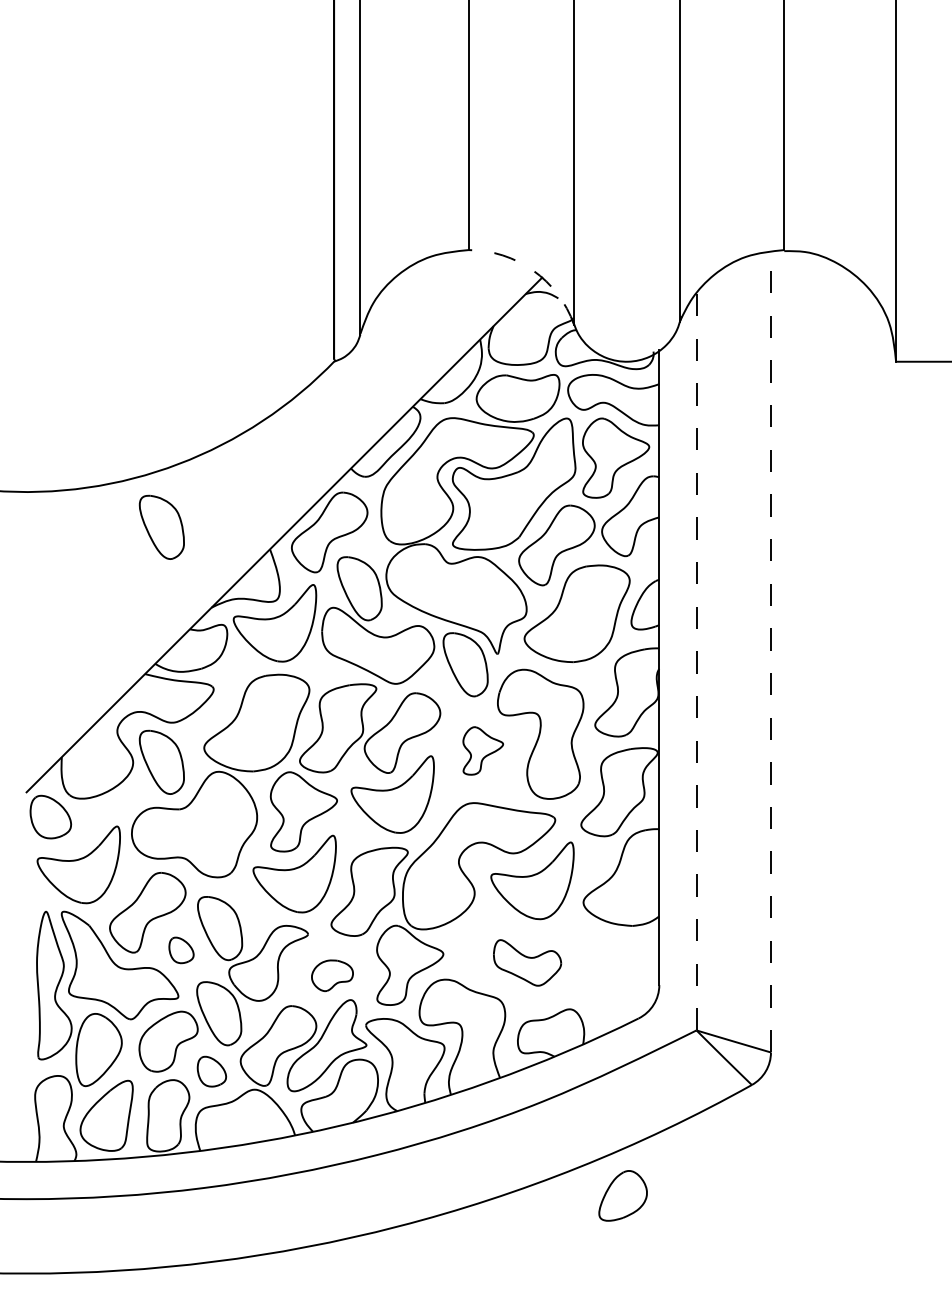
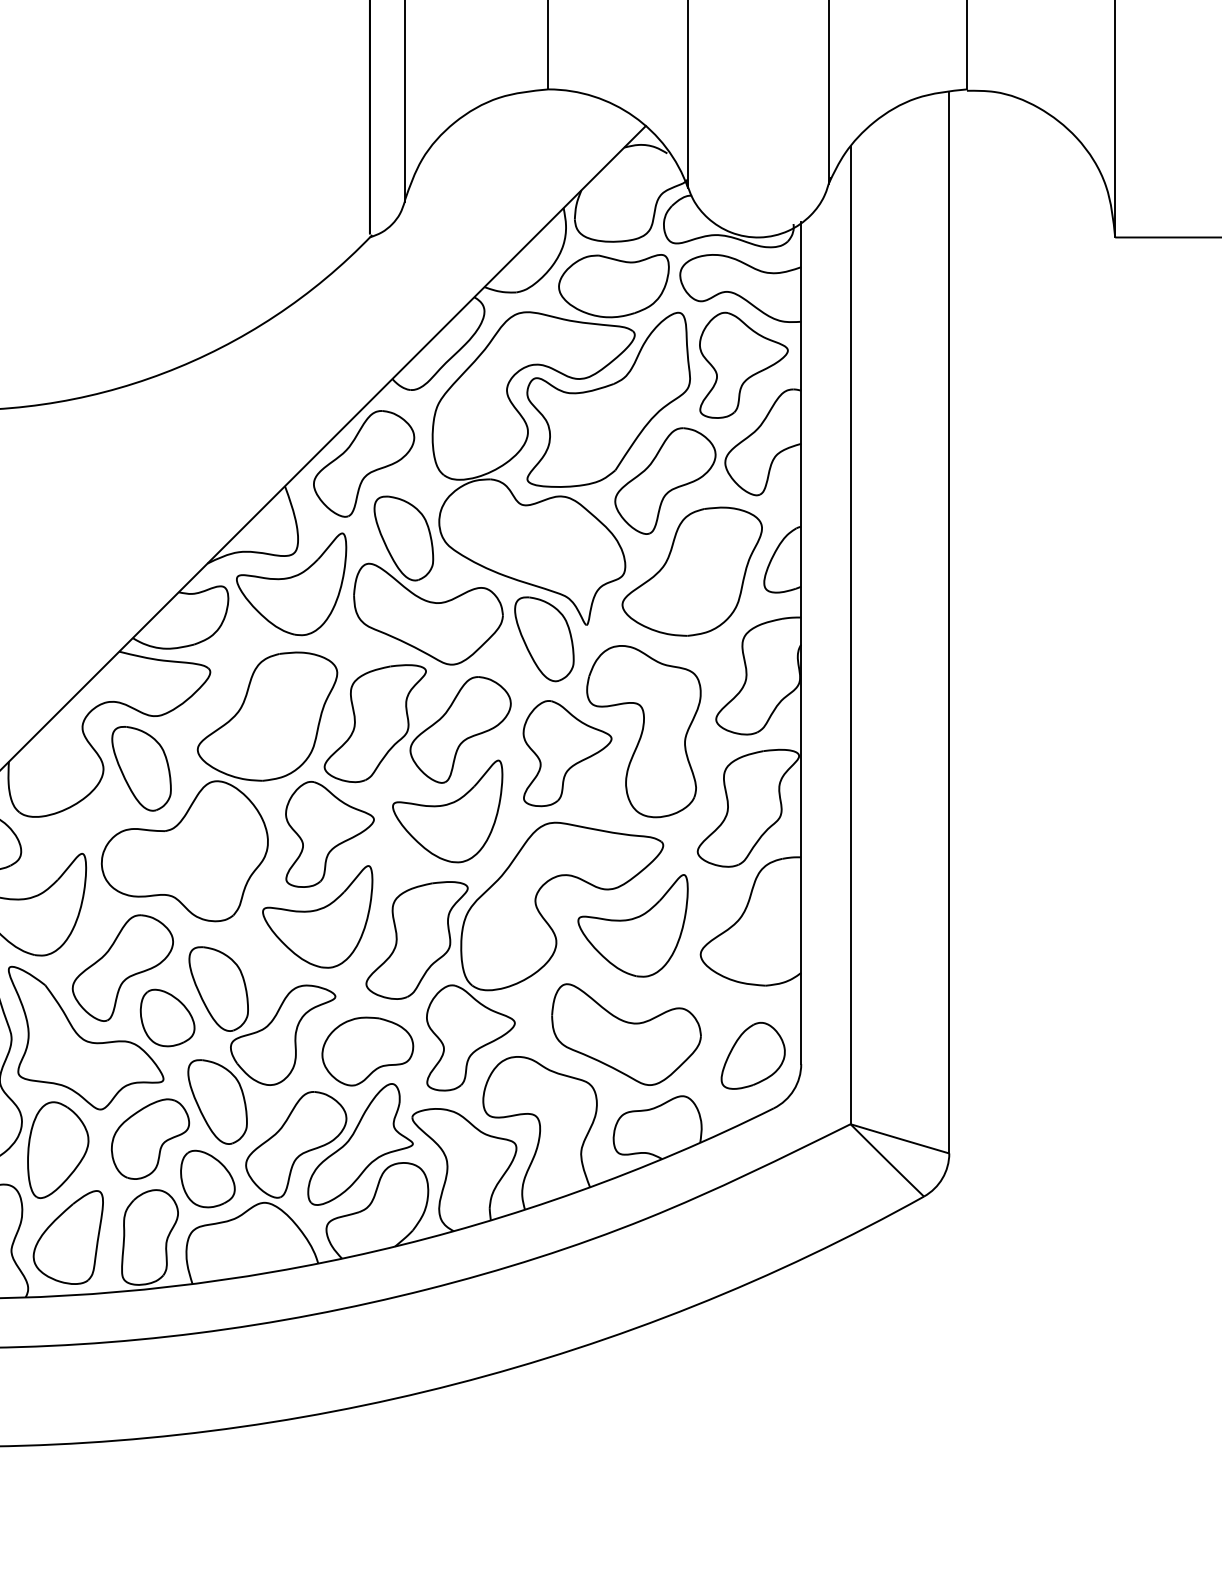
arc: (533, 270) -> (634, 116), dashed -> solid
part: (161, 526) -> (141, 455), removed
line: (770, 651) -> (948, 621), dashed -> solid
line: (696, 662) -> (850, 636), dashed -> solid
part: (483, 750) -> (568, 753), size x1.67
part: (181, 950) -> (167, 1018), size x1.67
part: (527, 962) -> (626, 1034), size x1.67
part: (332, 975) -> (367, 1051), size x1.67
part: (211, 1071) -> (207, 1178), size x1.43
part: (622, 1195) -> (752, 1055), moved

